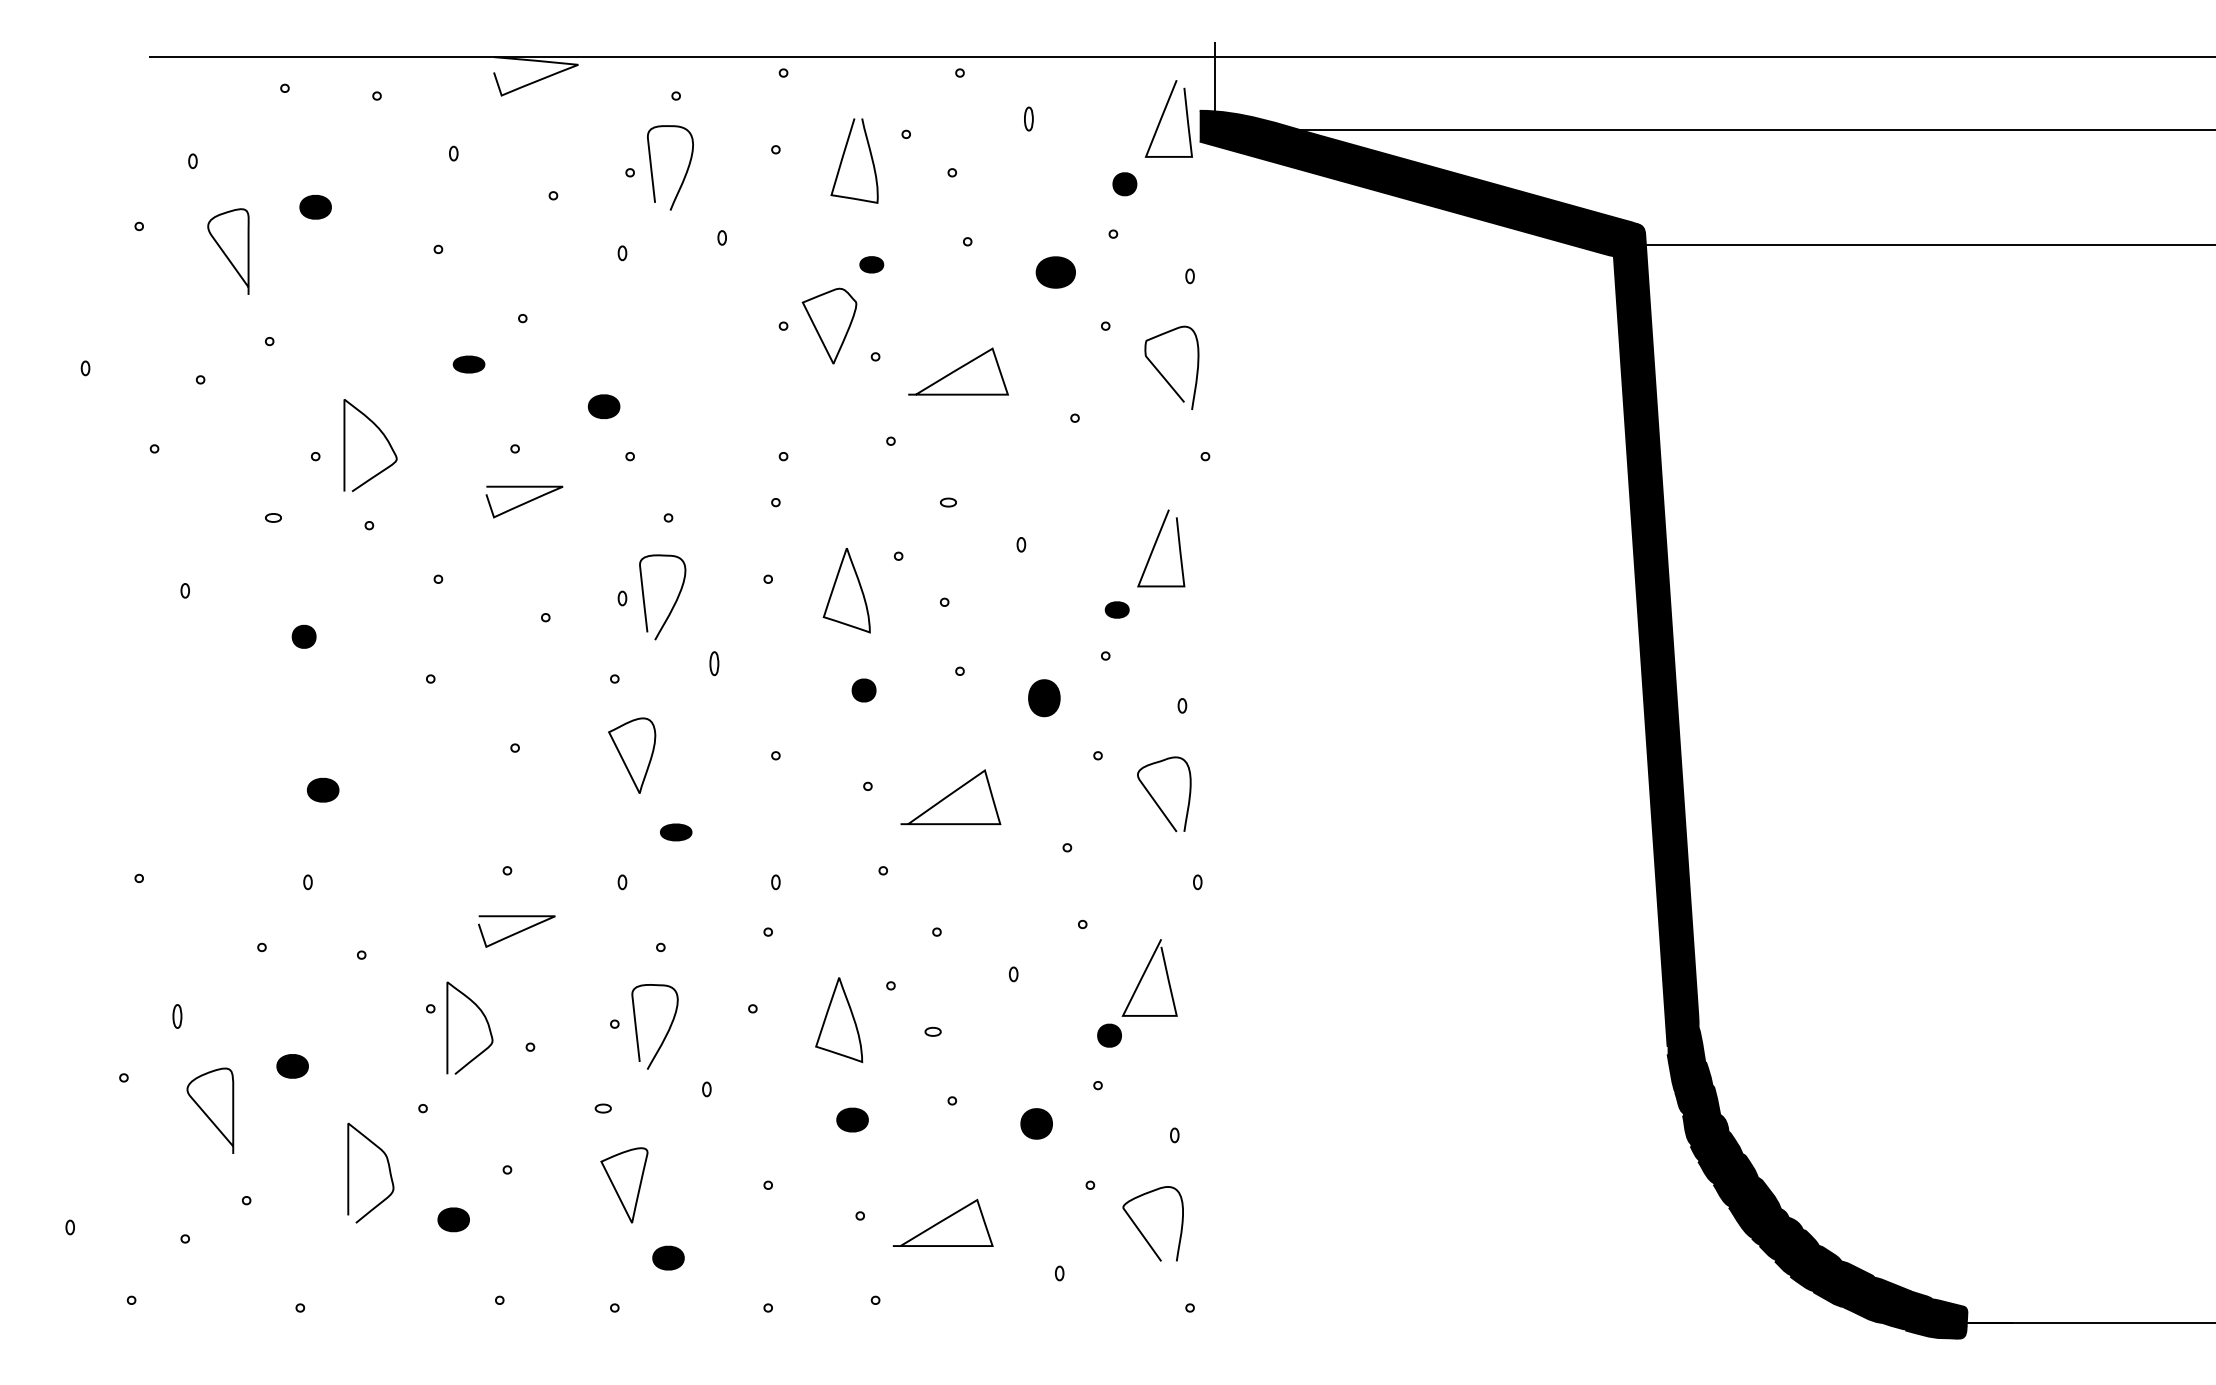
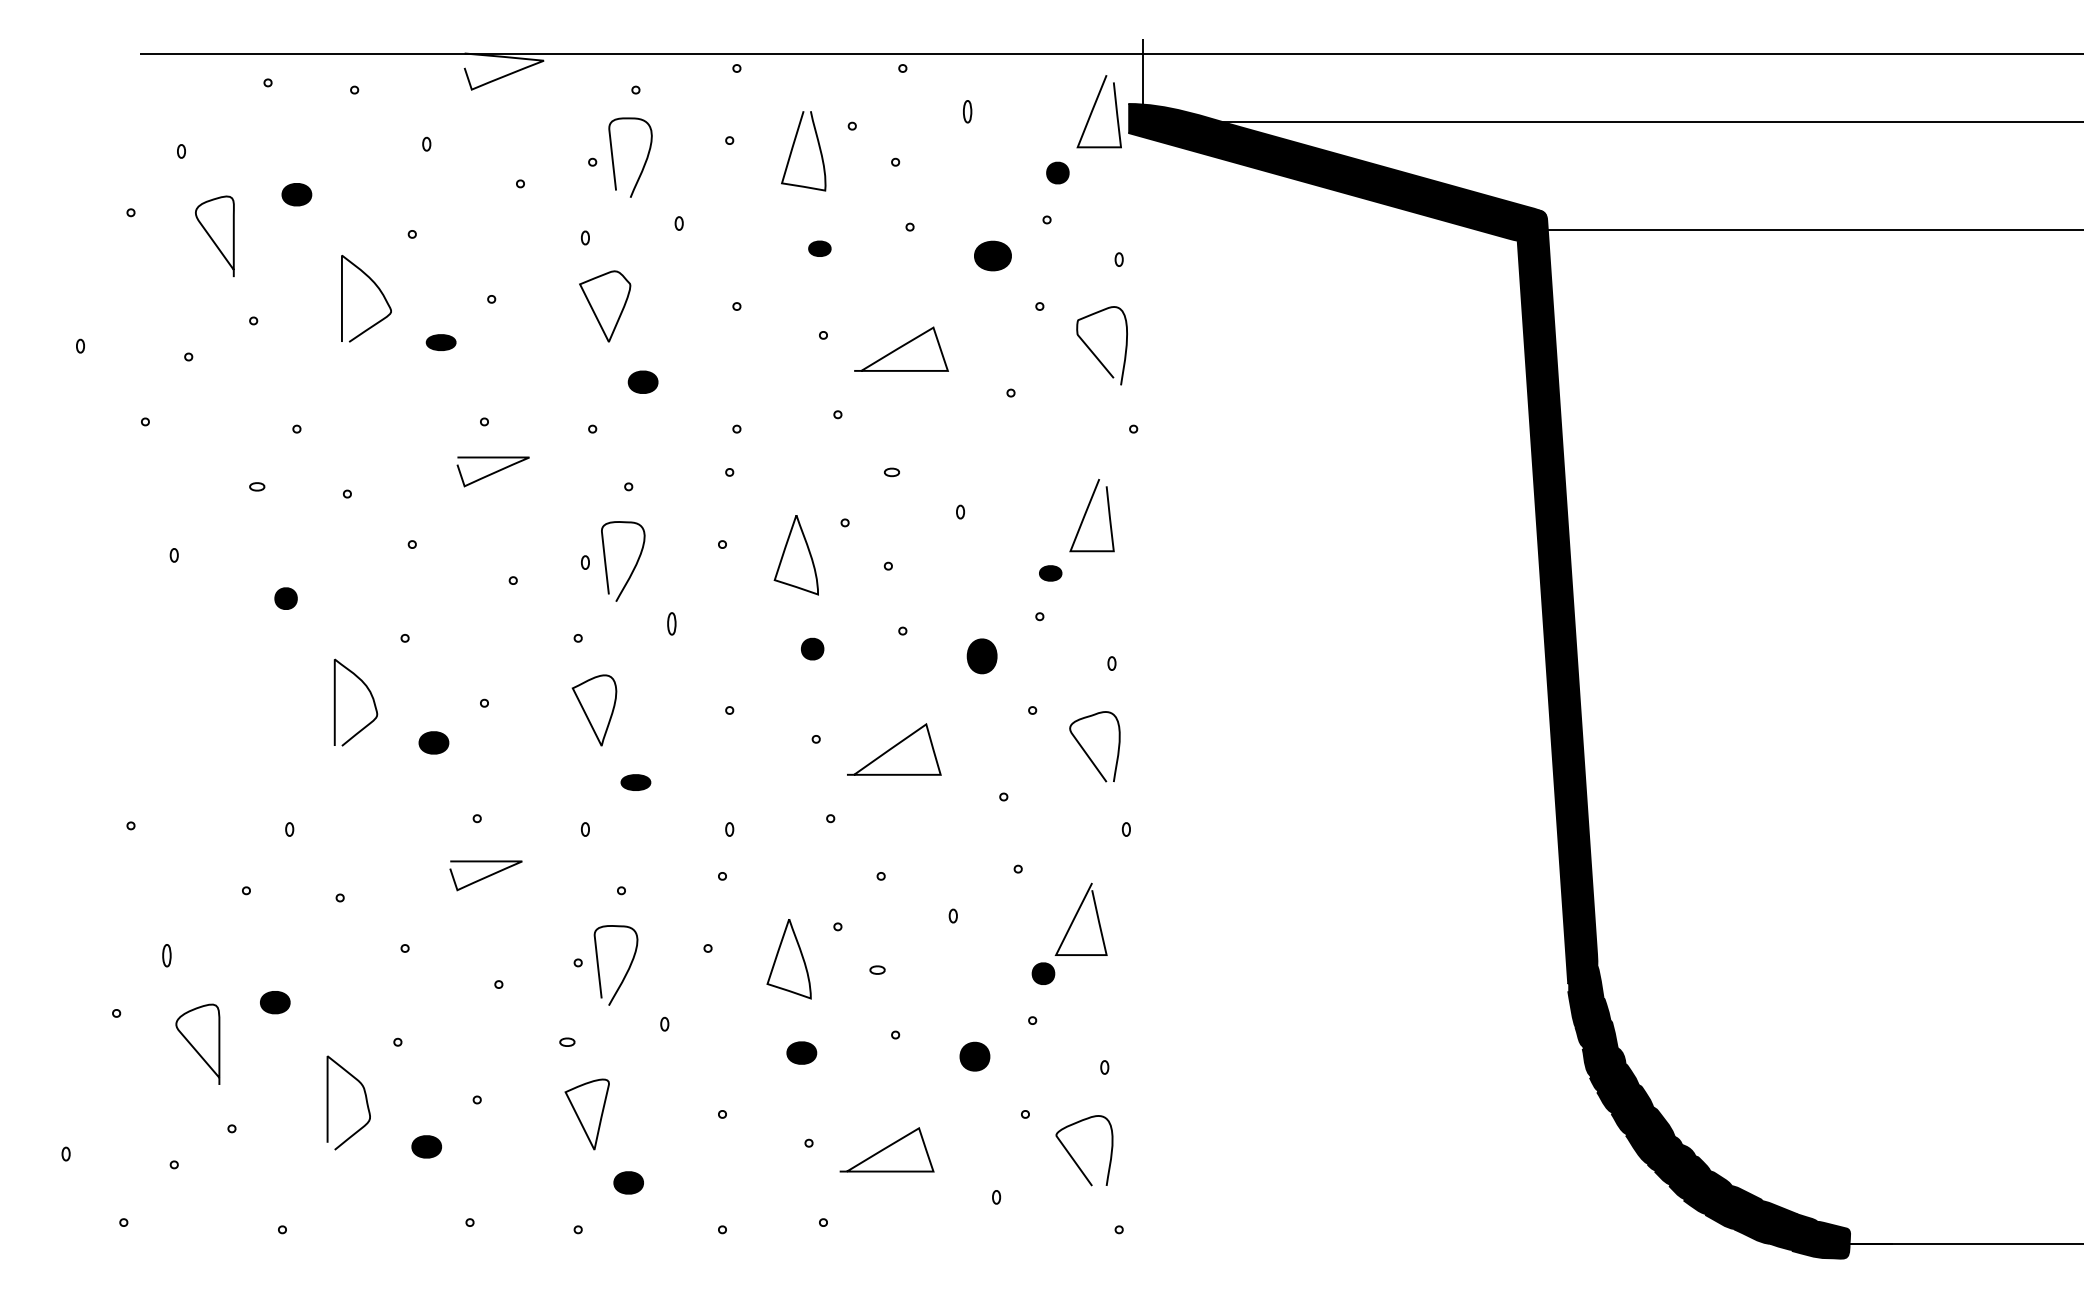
part: (829, 326) -> (605, 306), moved
part: (603, 405) -> (642, 381), moved
curve: (384, 437) -> (379, 291), moved
part: (322, 789) -> (433, 742), moved
curve: (485, 1020) -> (370, 695), moved

